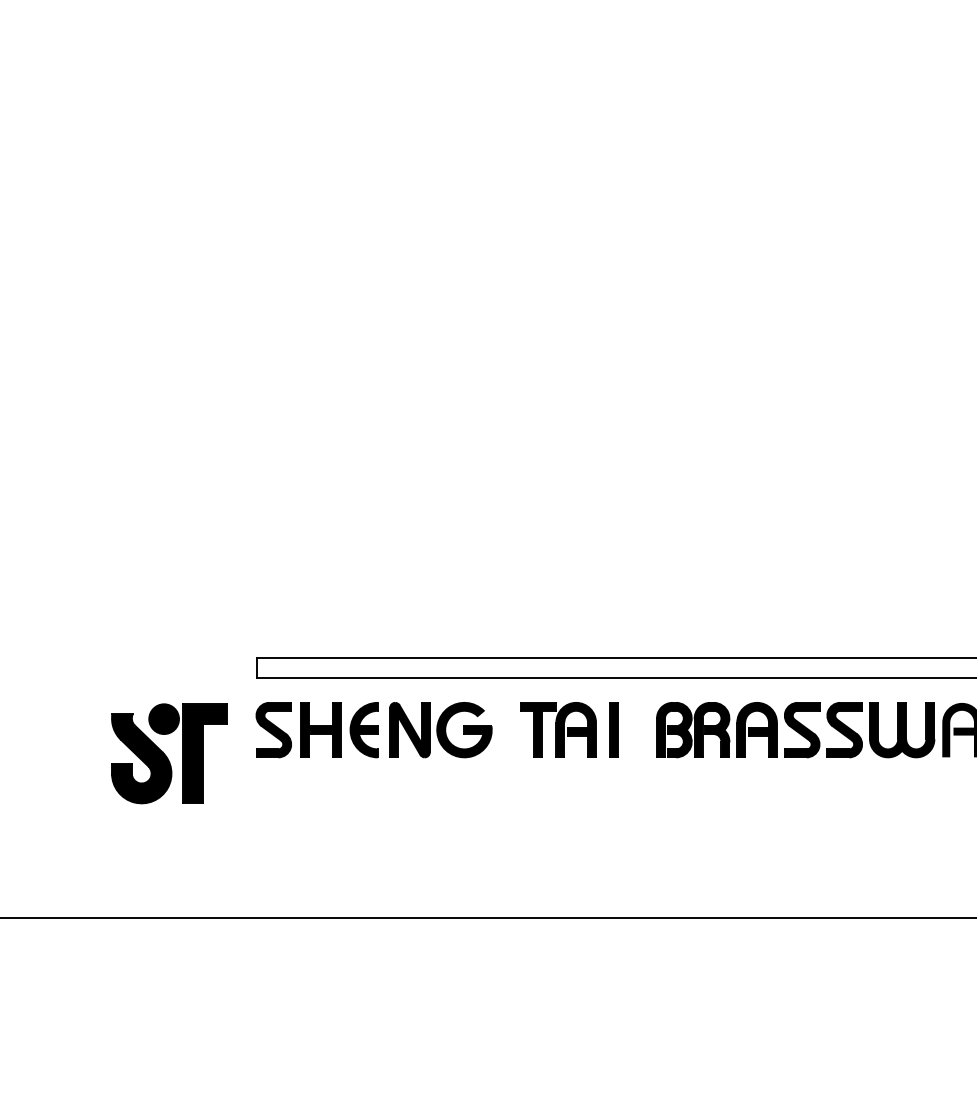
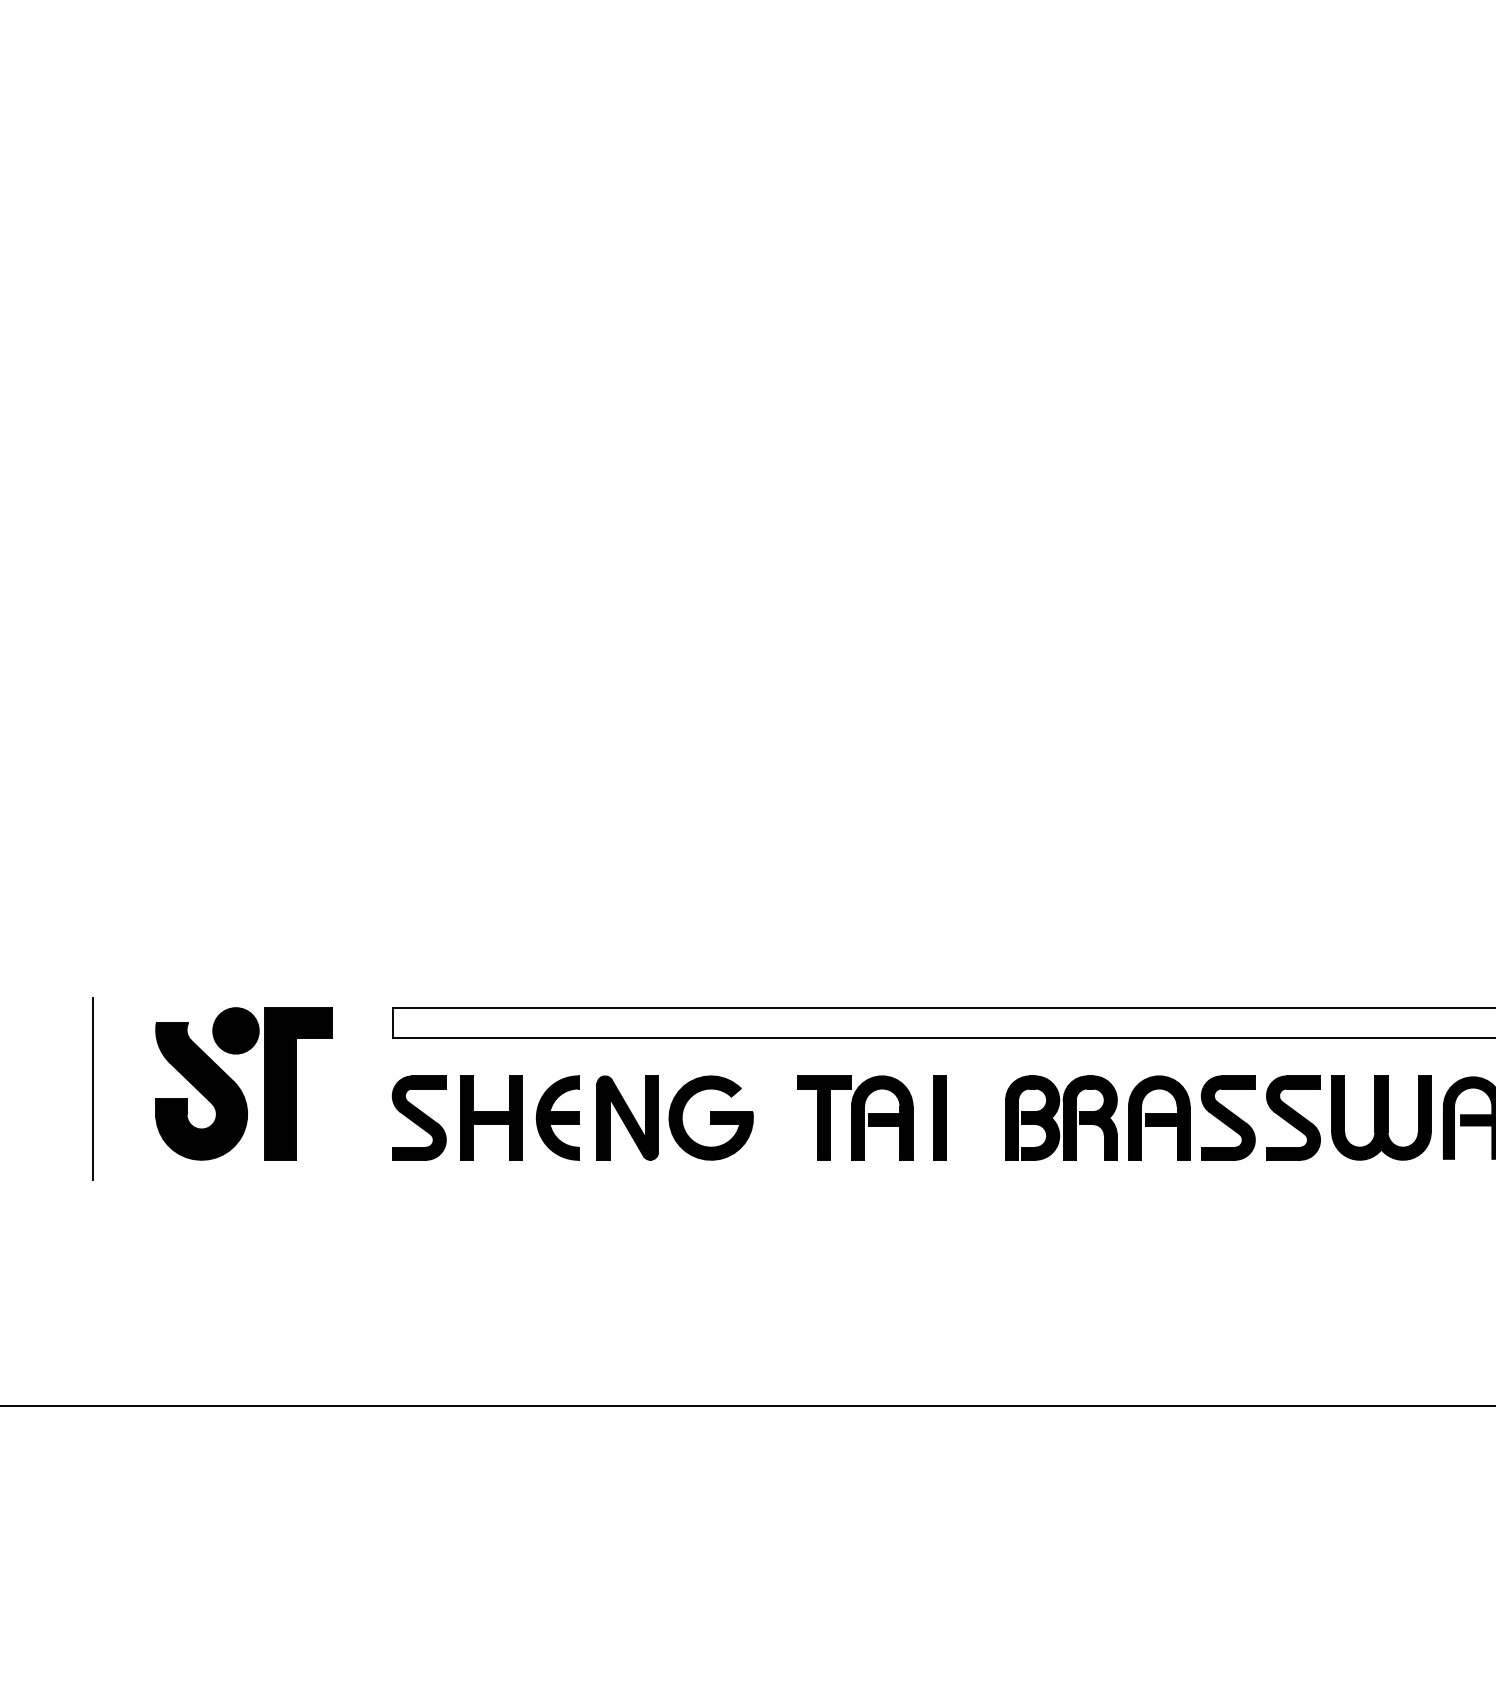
line: (60, 710) -> (92, 1088), added
part: (169, 753) -> (244, 1083), moved

